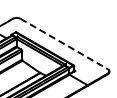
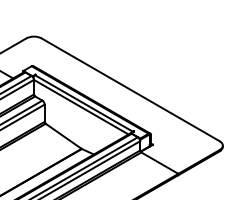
line: (64, 44) -> (131, 90), dashed -> solid

